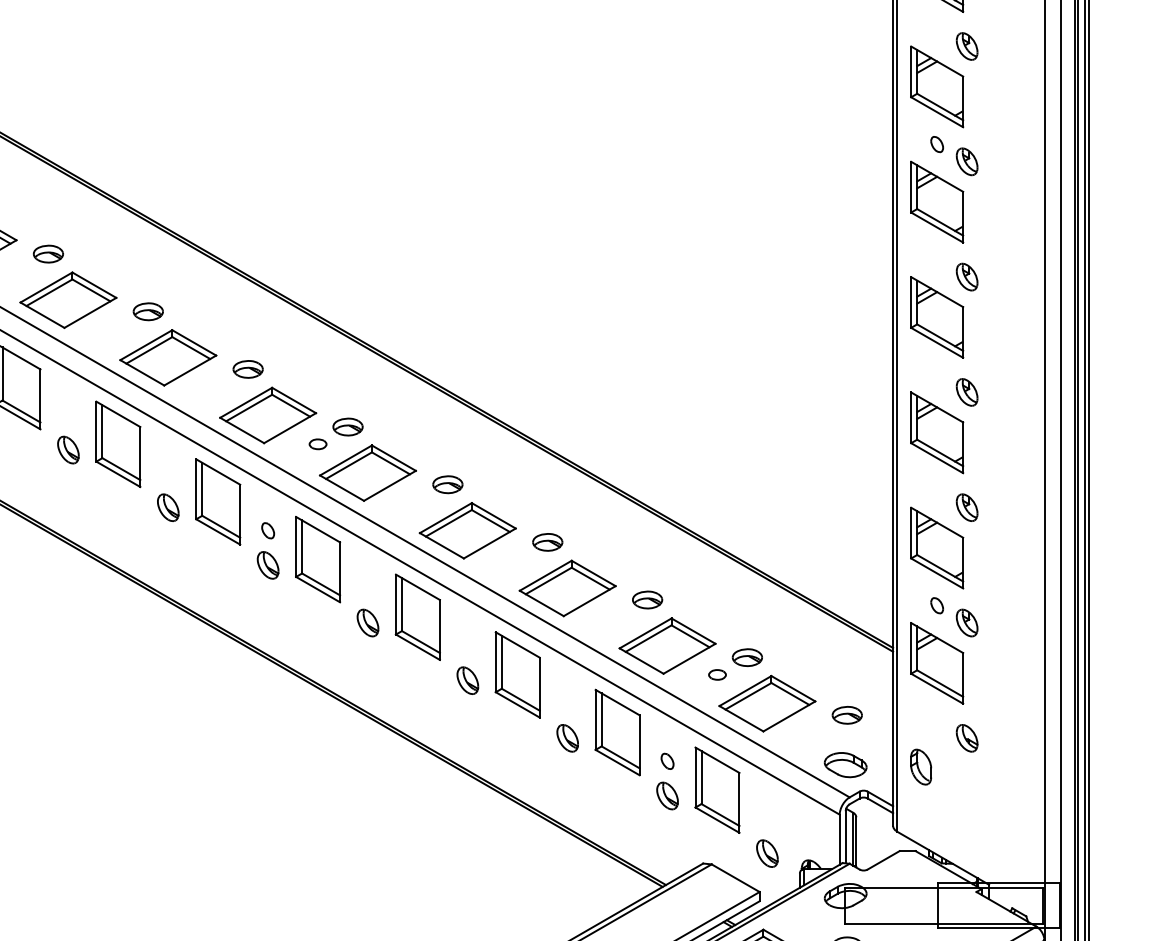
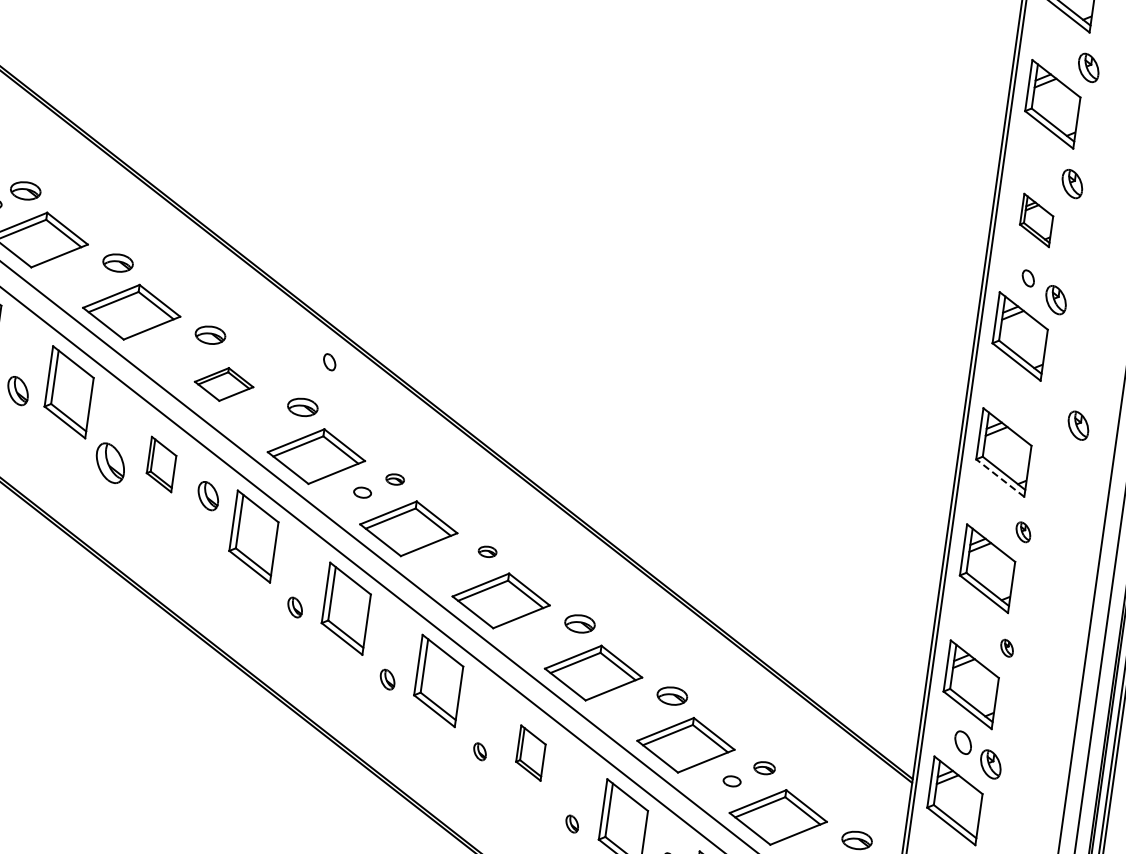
part: (937, 86) -> (1036, 220), size x0.6
part: (966, 276) -> (1077, 425), moved
line: (937, 342) -> (1000, 477), solid -> dashed
part: (168, 357) -> (224, 384), size x0.6
part: (966, 392) -> (1022, 532), size x0.7
part: (347, 426) -> (394, 478), size x0.6
part: (118, 444) -> (161, 464), size x0.6
part: (68, 449) -> (110, 462), size x1.4
part: (447, 484) -> (487, 551), size x0.6
part: (168, 507) -> (208, 495), moved
part: (966, 507) -> (1006, 648), size x0.6
part: (268, 530) -> (330, 362), moved
part: (267, 565) -> (294, 607), size x0.7
part: (936, 605) -> (962, 742), size x1.4
part: (367, 622) -> (387, 679), size x0.7
part: (746, 657) -> (763, 767), size x0.7
part: (517, 674) -> (530, 752), size x0.6
part: (467, 680) -> (479, 751), size x0.6
part: (567, 738) -> (572, 824), size x0.6

